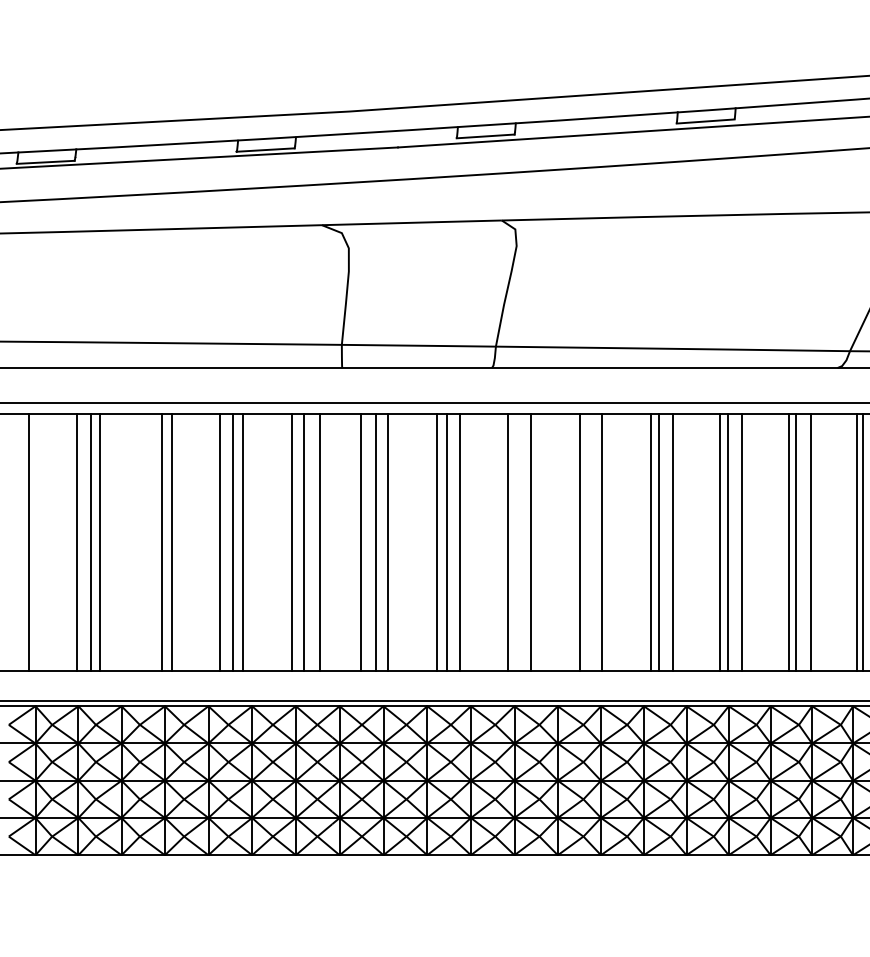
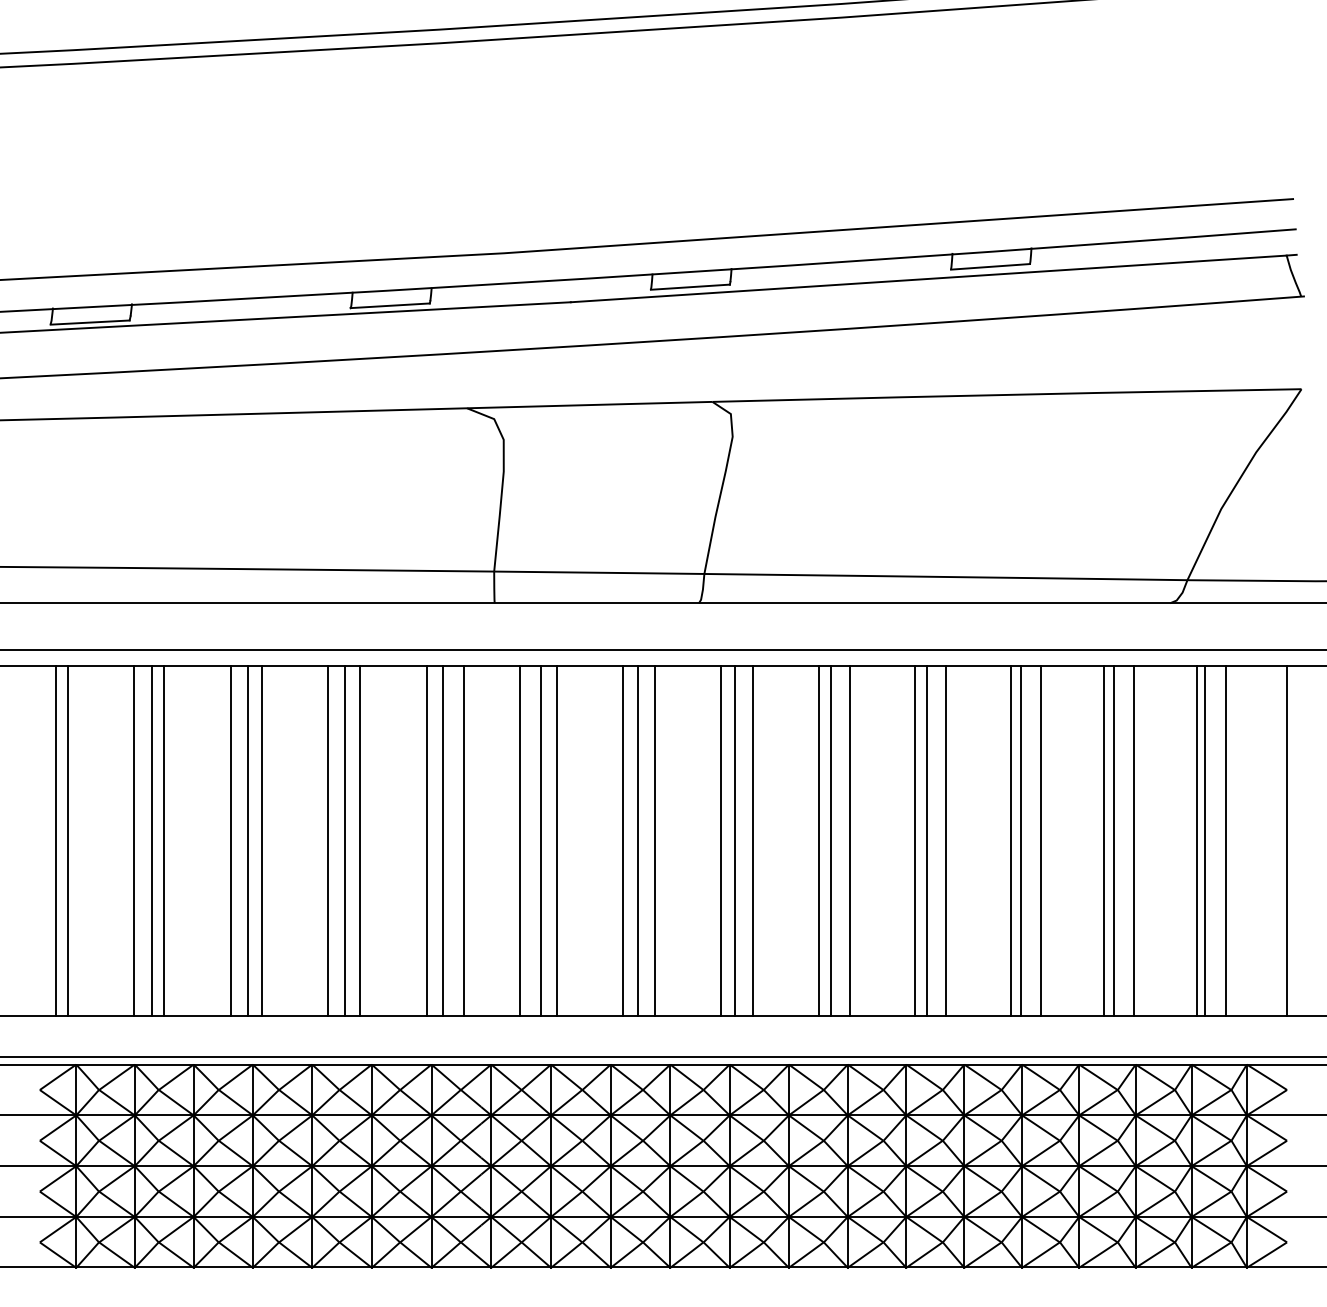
line: (21, 541) -> (56, 840), added
line: (148, 541) -> (230, 840), added
line: (518, 541) -> (735, 840), added
line: (589, 541) -> (831, 840), added

